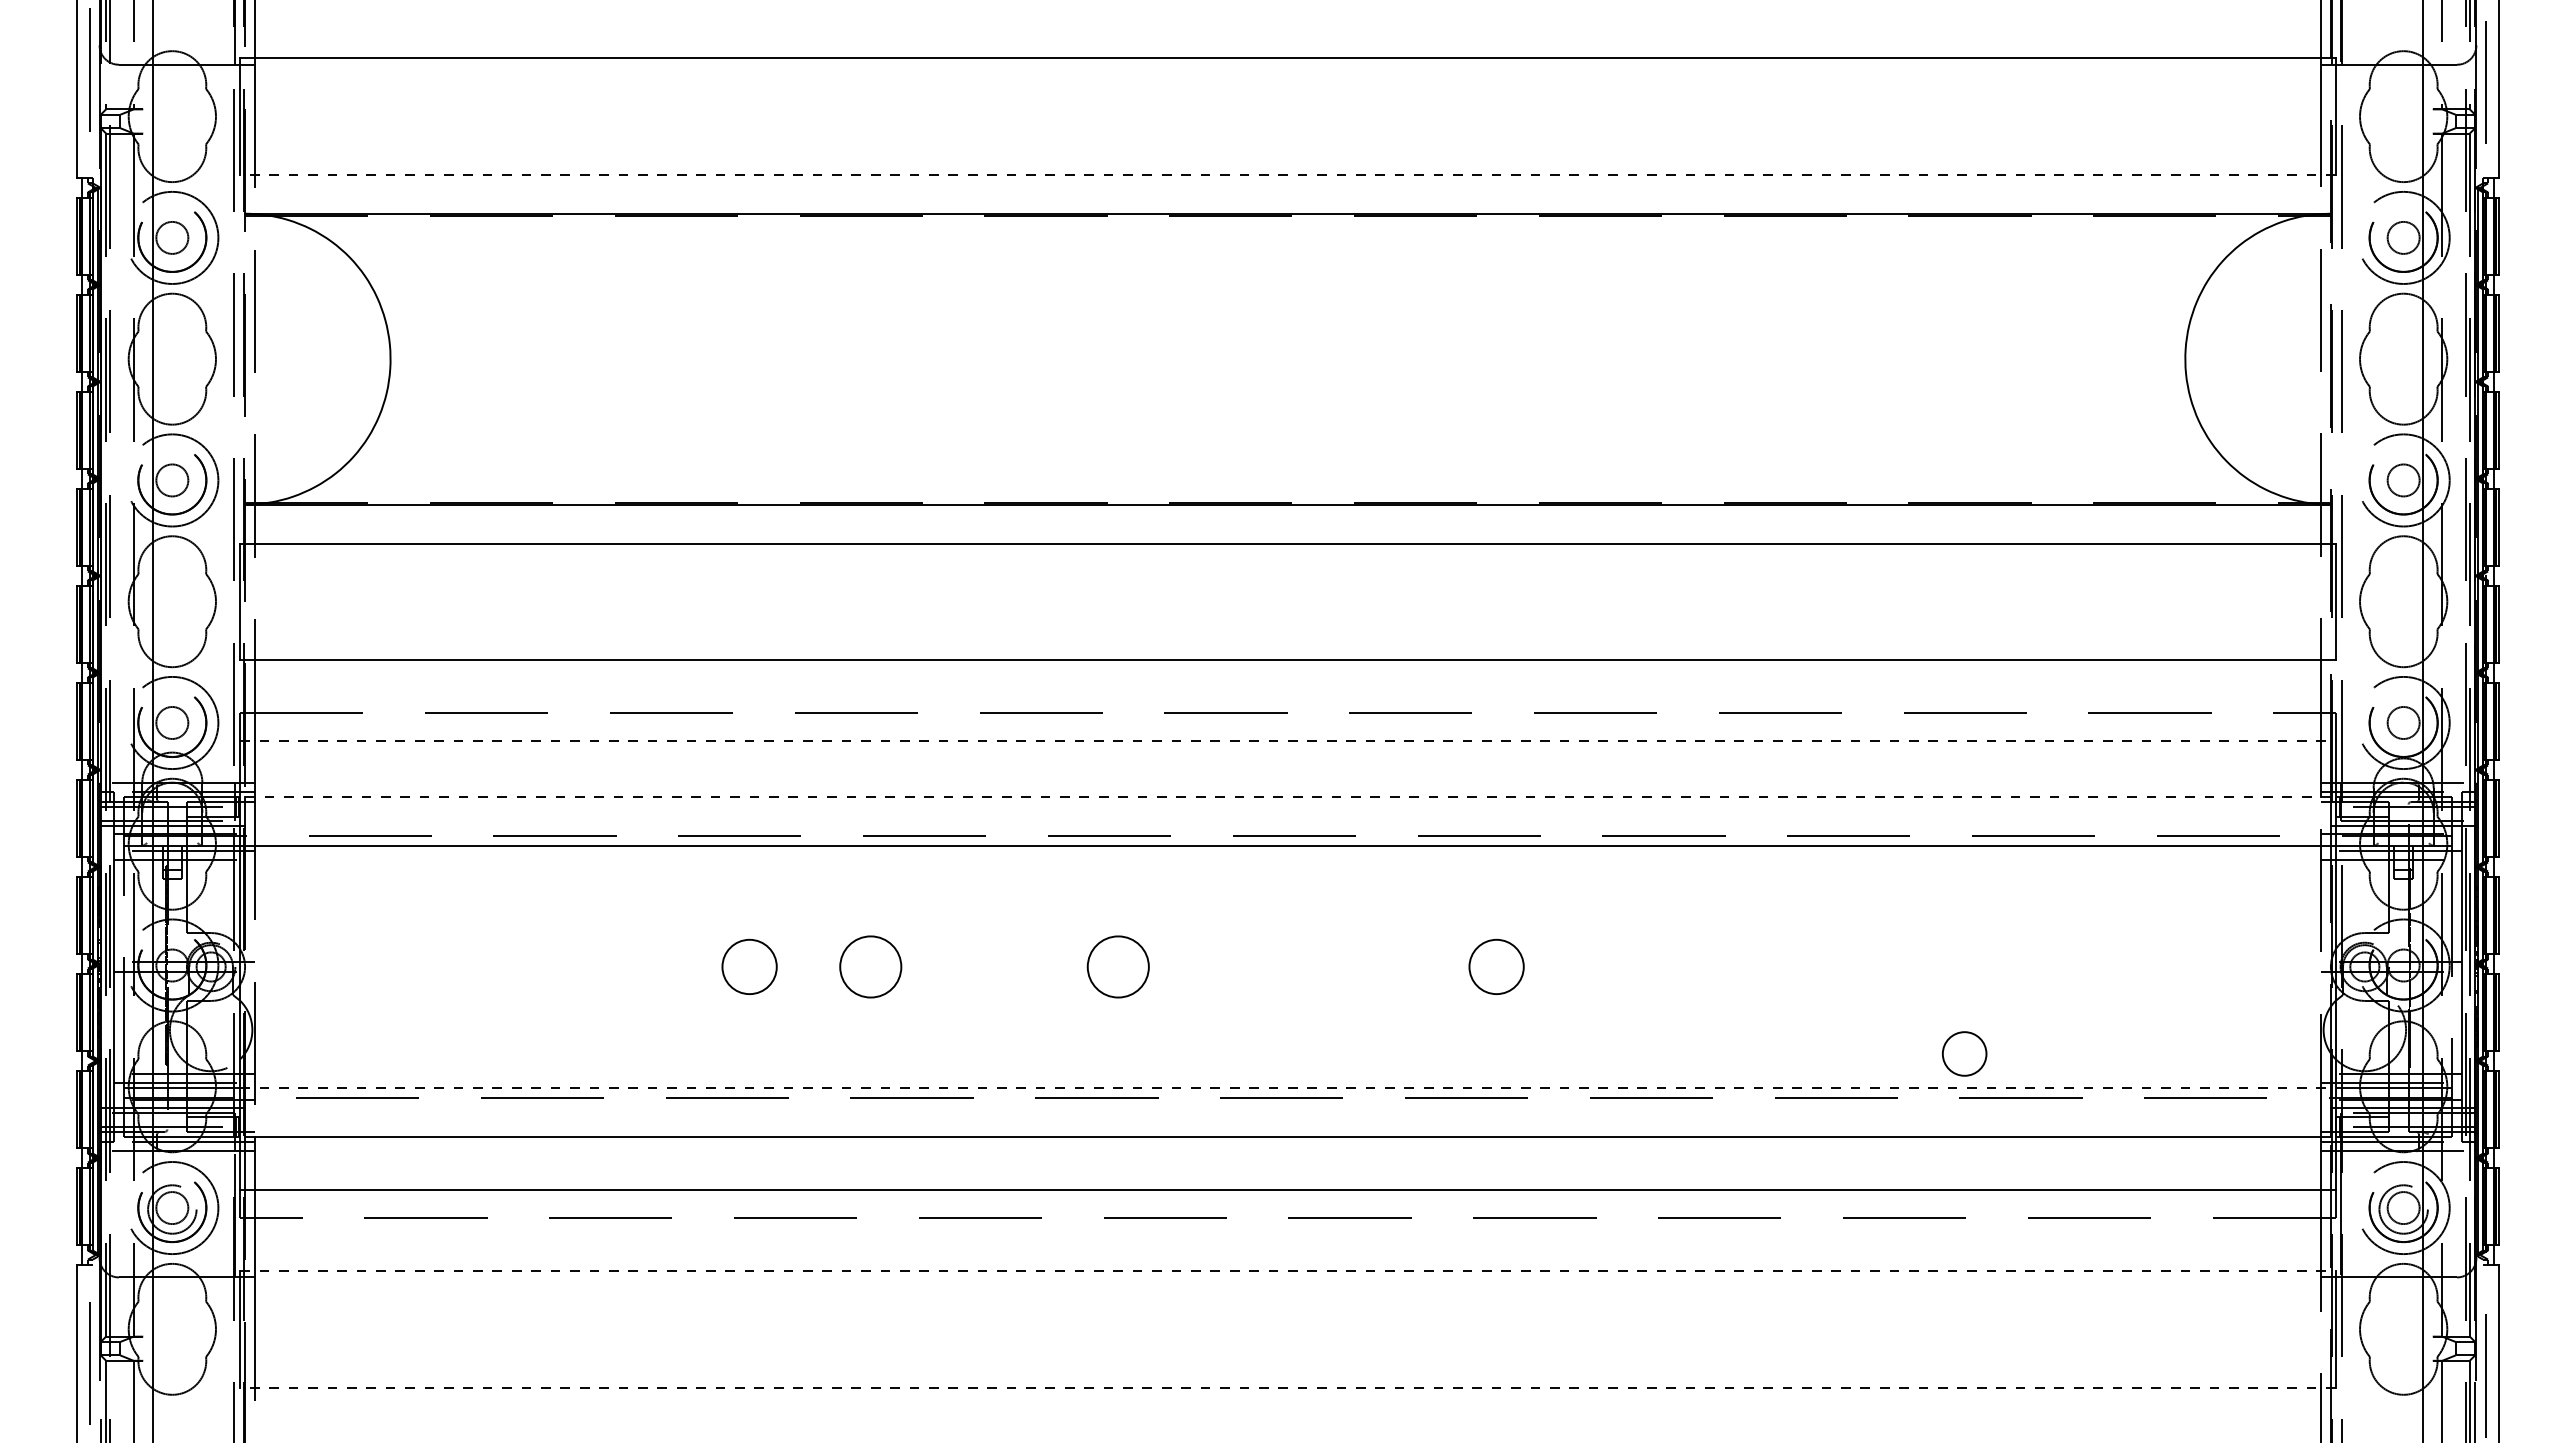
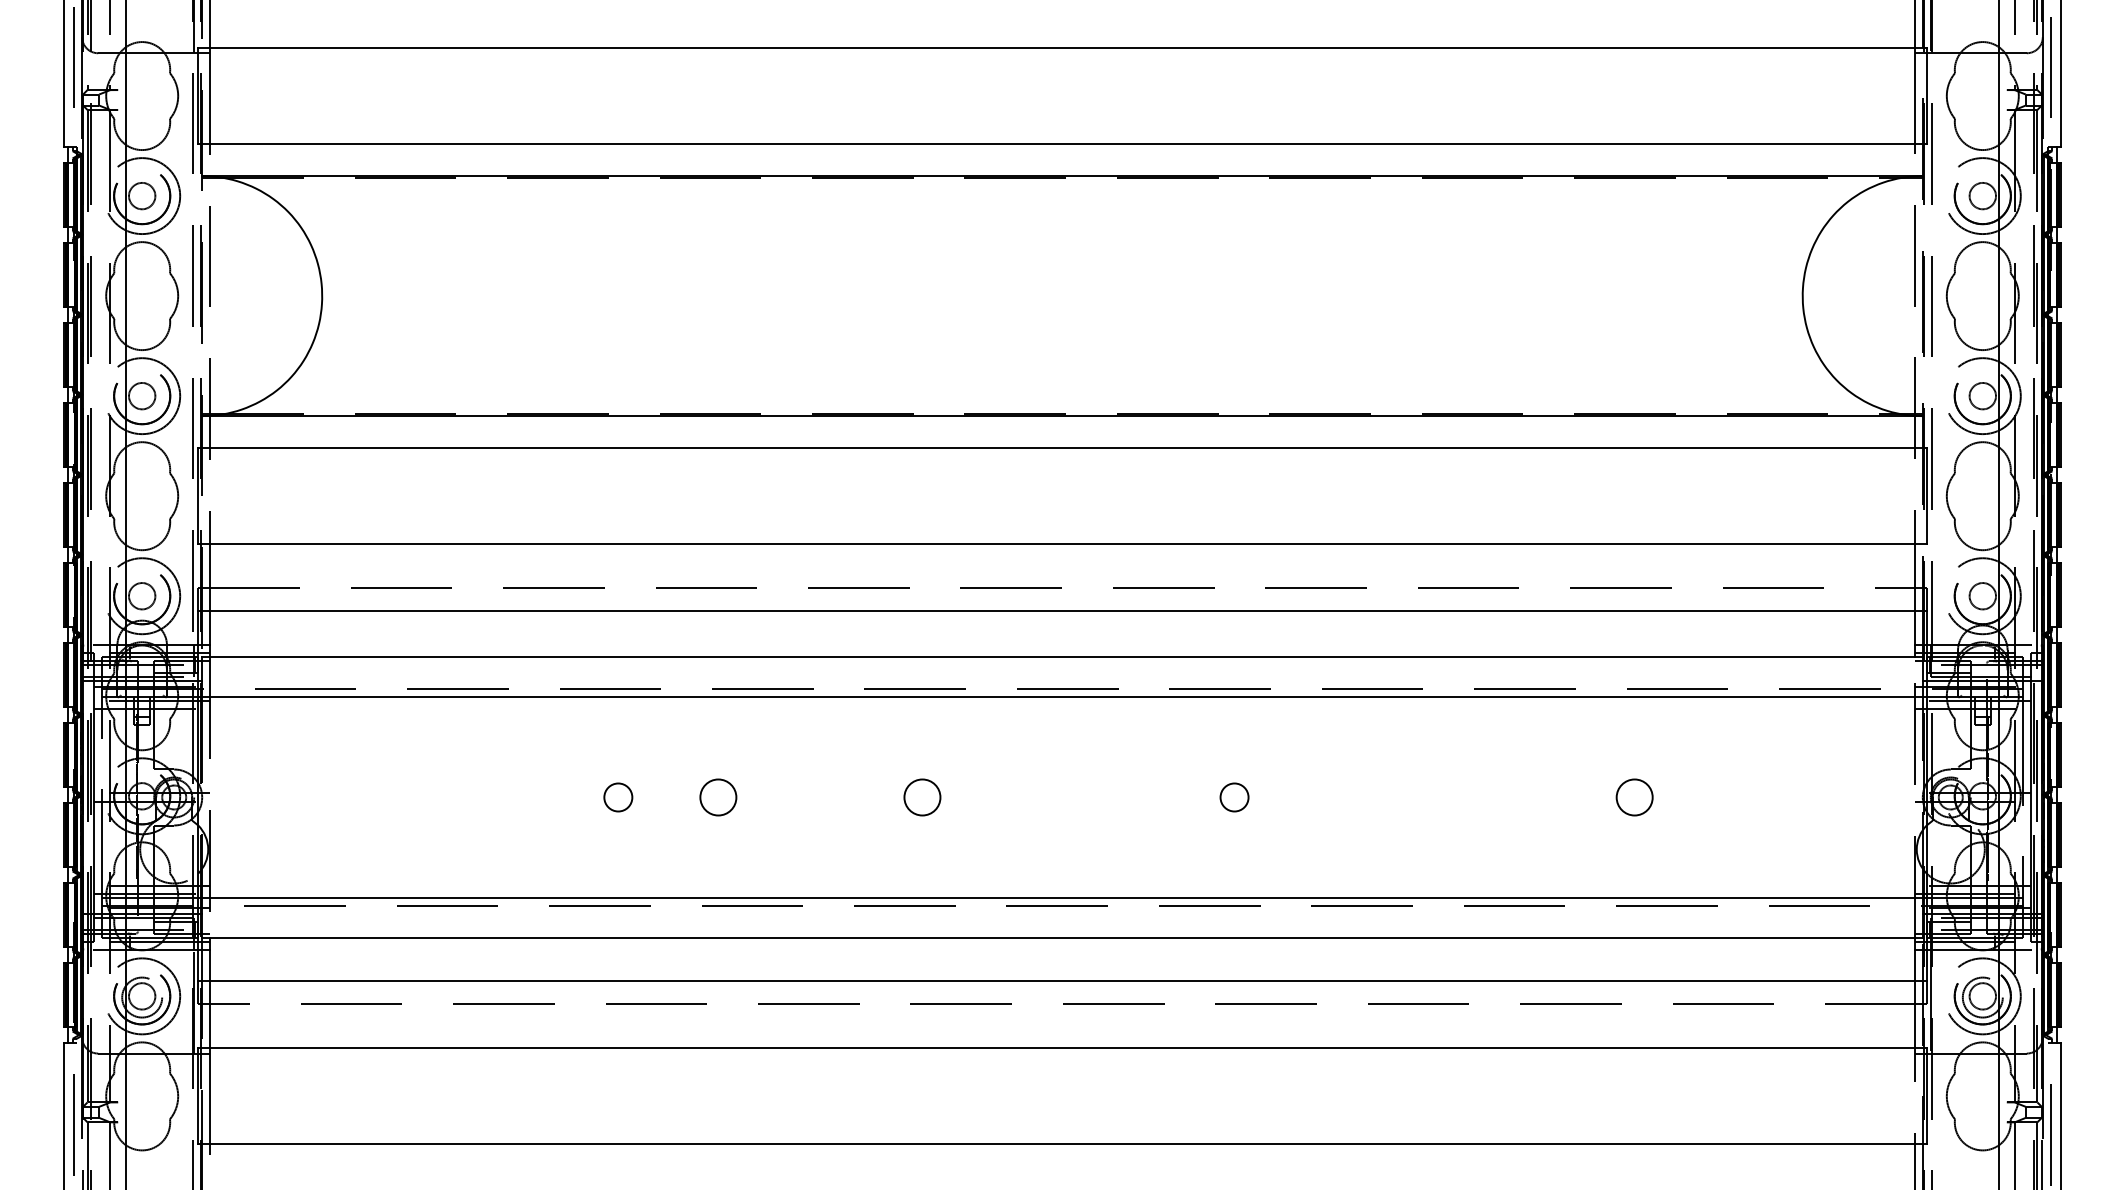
line: (1288, 174) -> (1062, 143), dashed -> solid
line: (1288, 741) -> (1062, 611), dashed -> solid
line: (1288, 797) -> (1062, 657), dashed -> solid
circle: (749, 966) -> (618, 797), size x0.62
circle: (870, 966) -> (718, 797), size x0.71
circle: (1117, 966) -> (921, 797), size x0.71
circle: (1496, 966) -> (1234, 797), size x0.62
circle: (1964, 1053) -> (1634, 797), moved
line: (1288, 1088) -> (1062, 897), dashed -> solid
line: (1288, 1271) -> (1062, 1048), dashed -> solid
line: (1288, 1387) -> (1062, 1144), dashed -> solid

